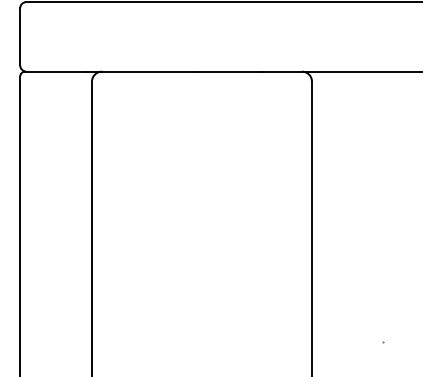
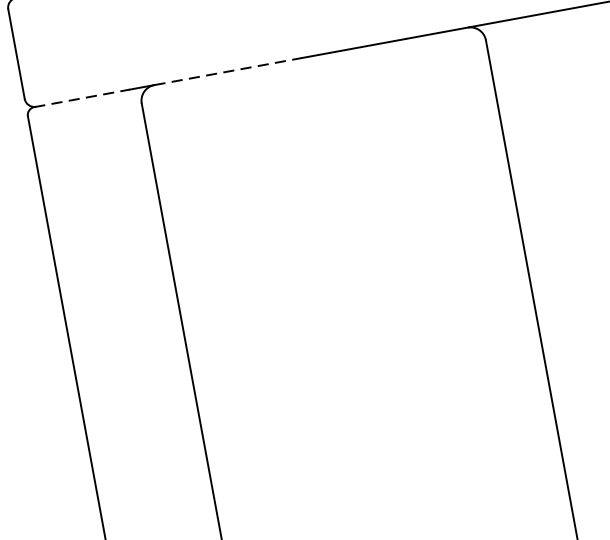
line: (56, 71) -> (83, 97), solid -> dashed
line: (148, 71) -> (227, 71), solid -> dashed

